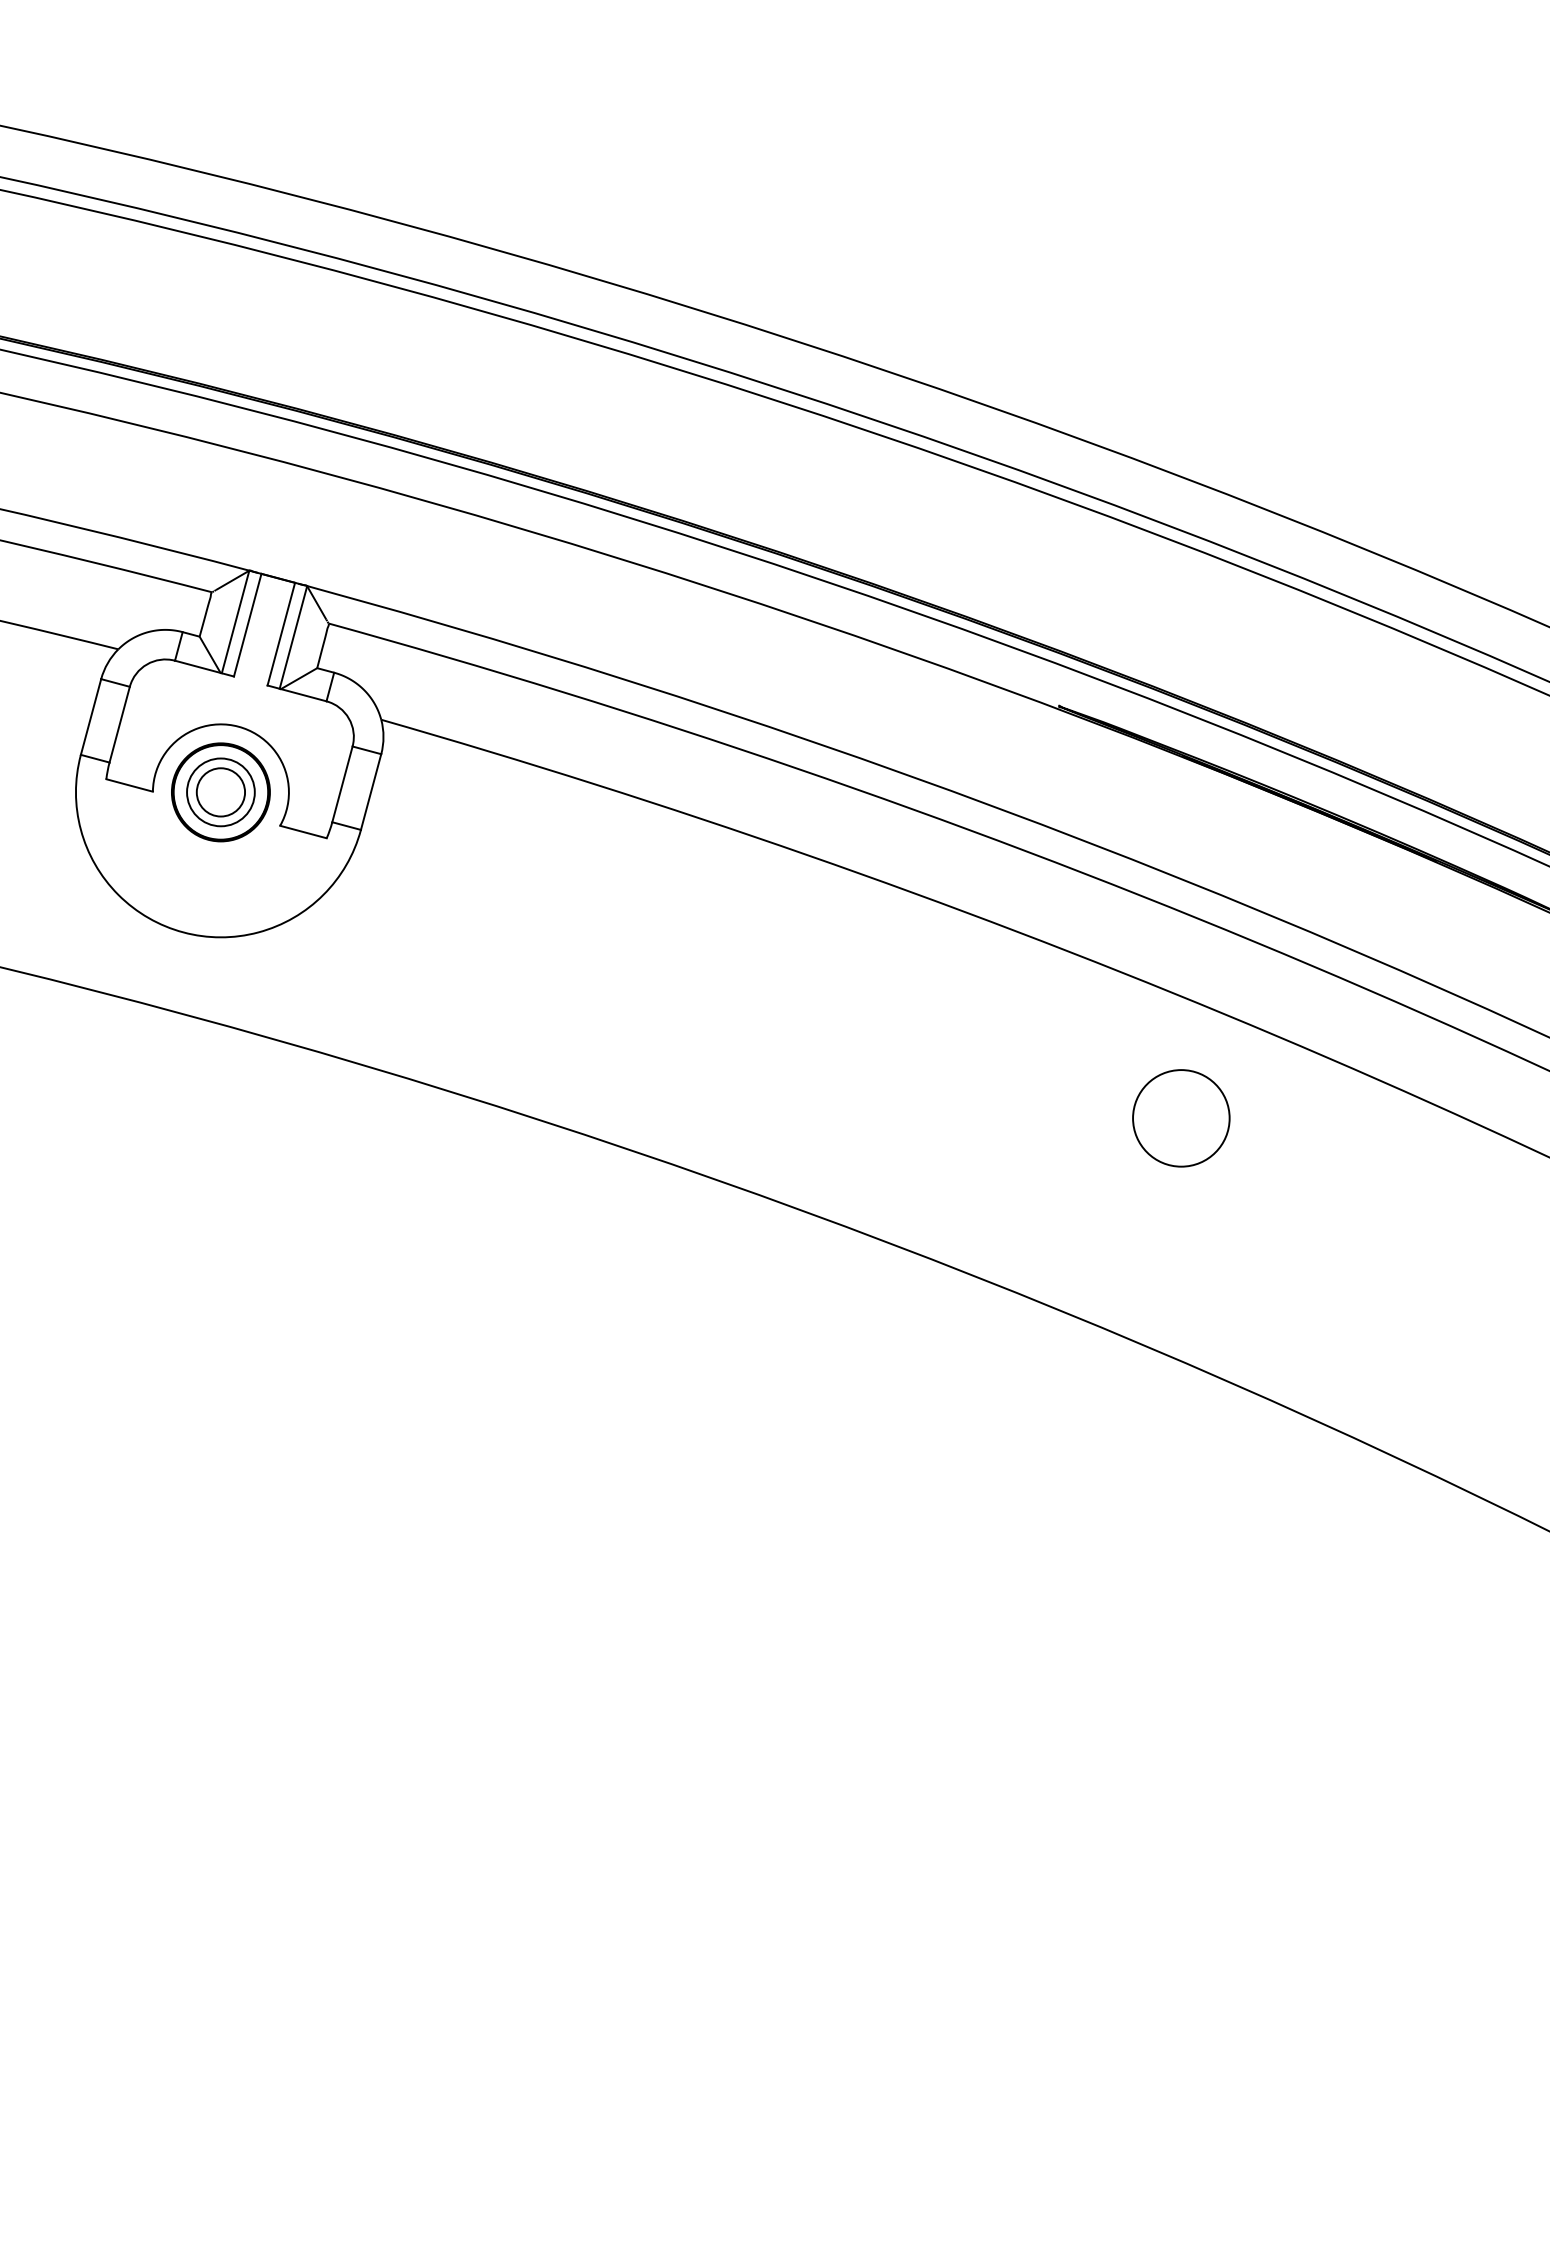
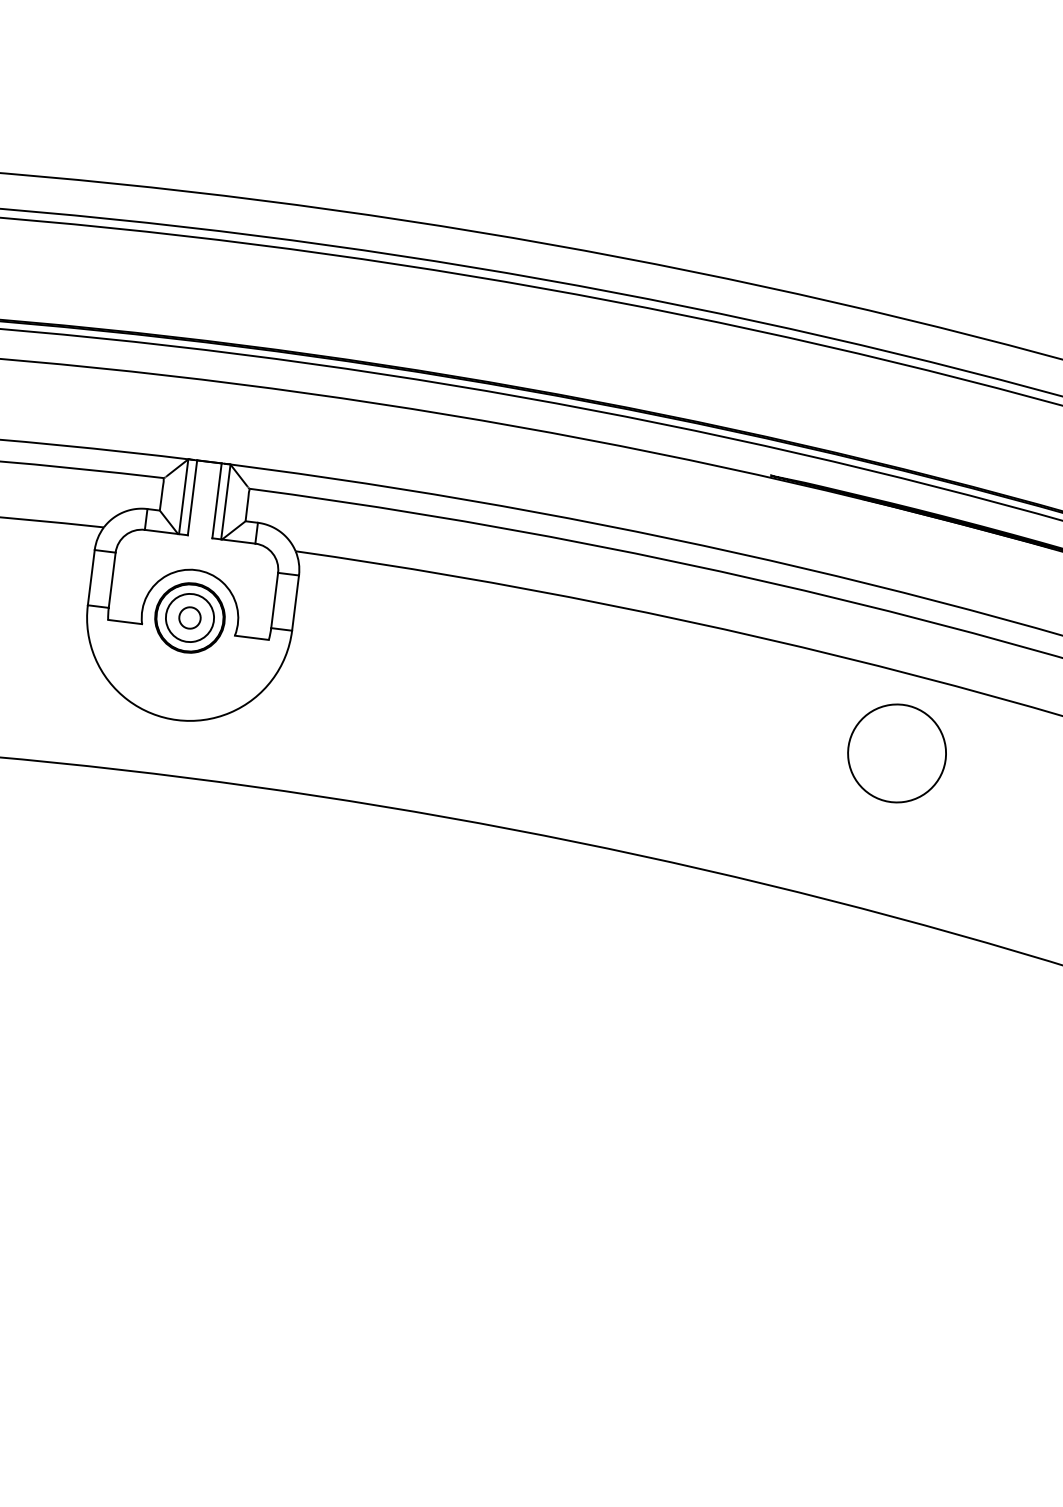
circle: (220, 792) -> (189, 618), size x0.62
circle: (1181, 1118) -> (897, 753), size x1.43

